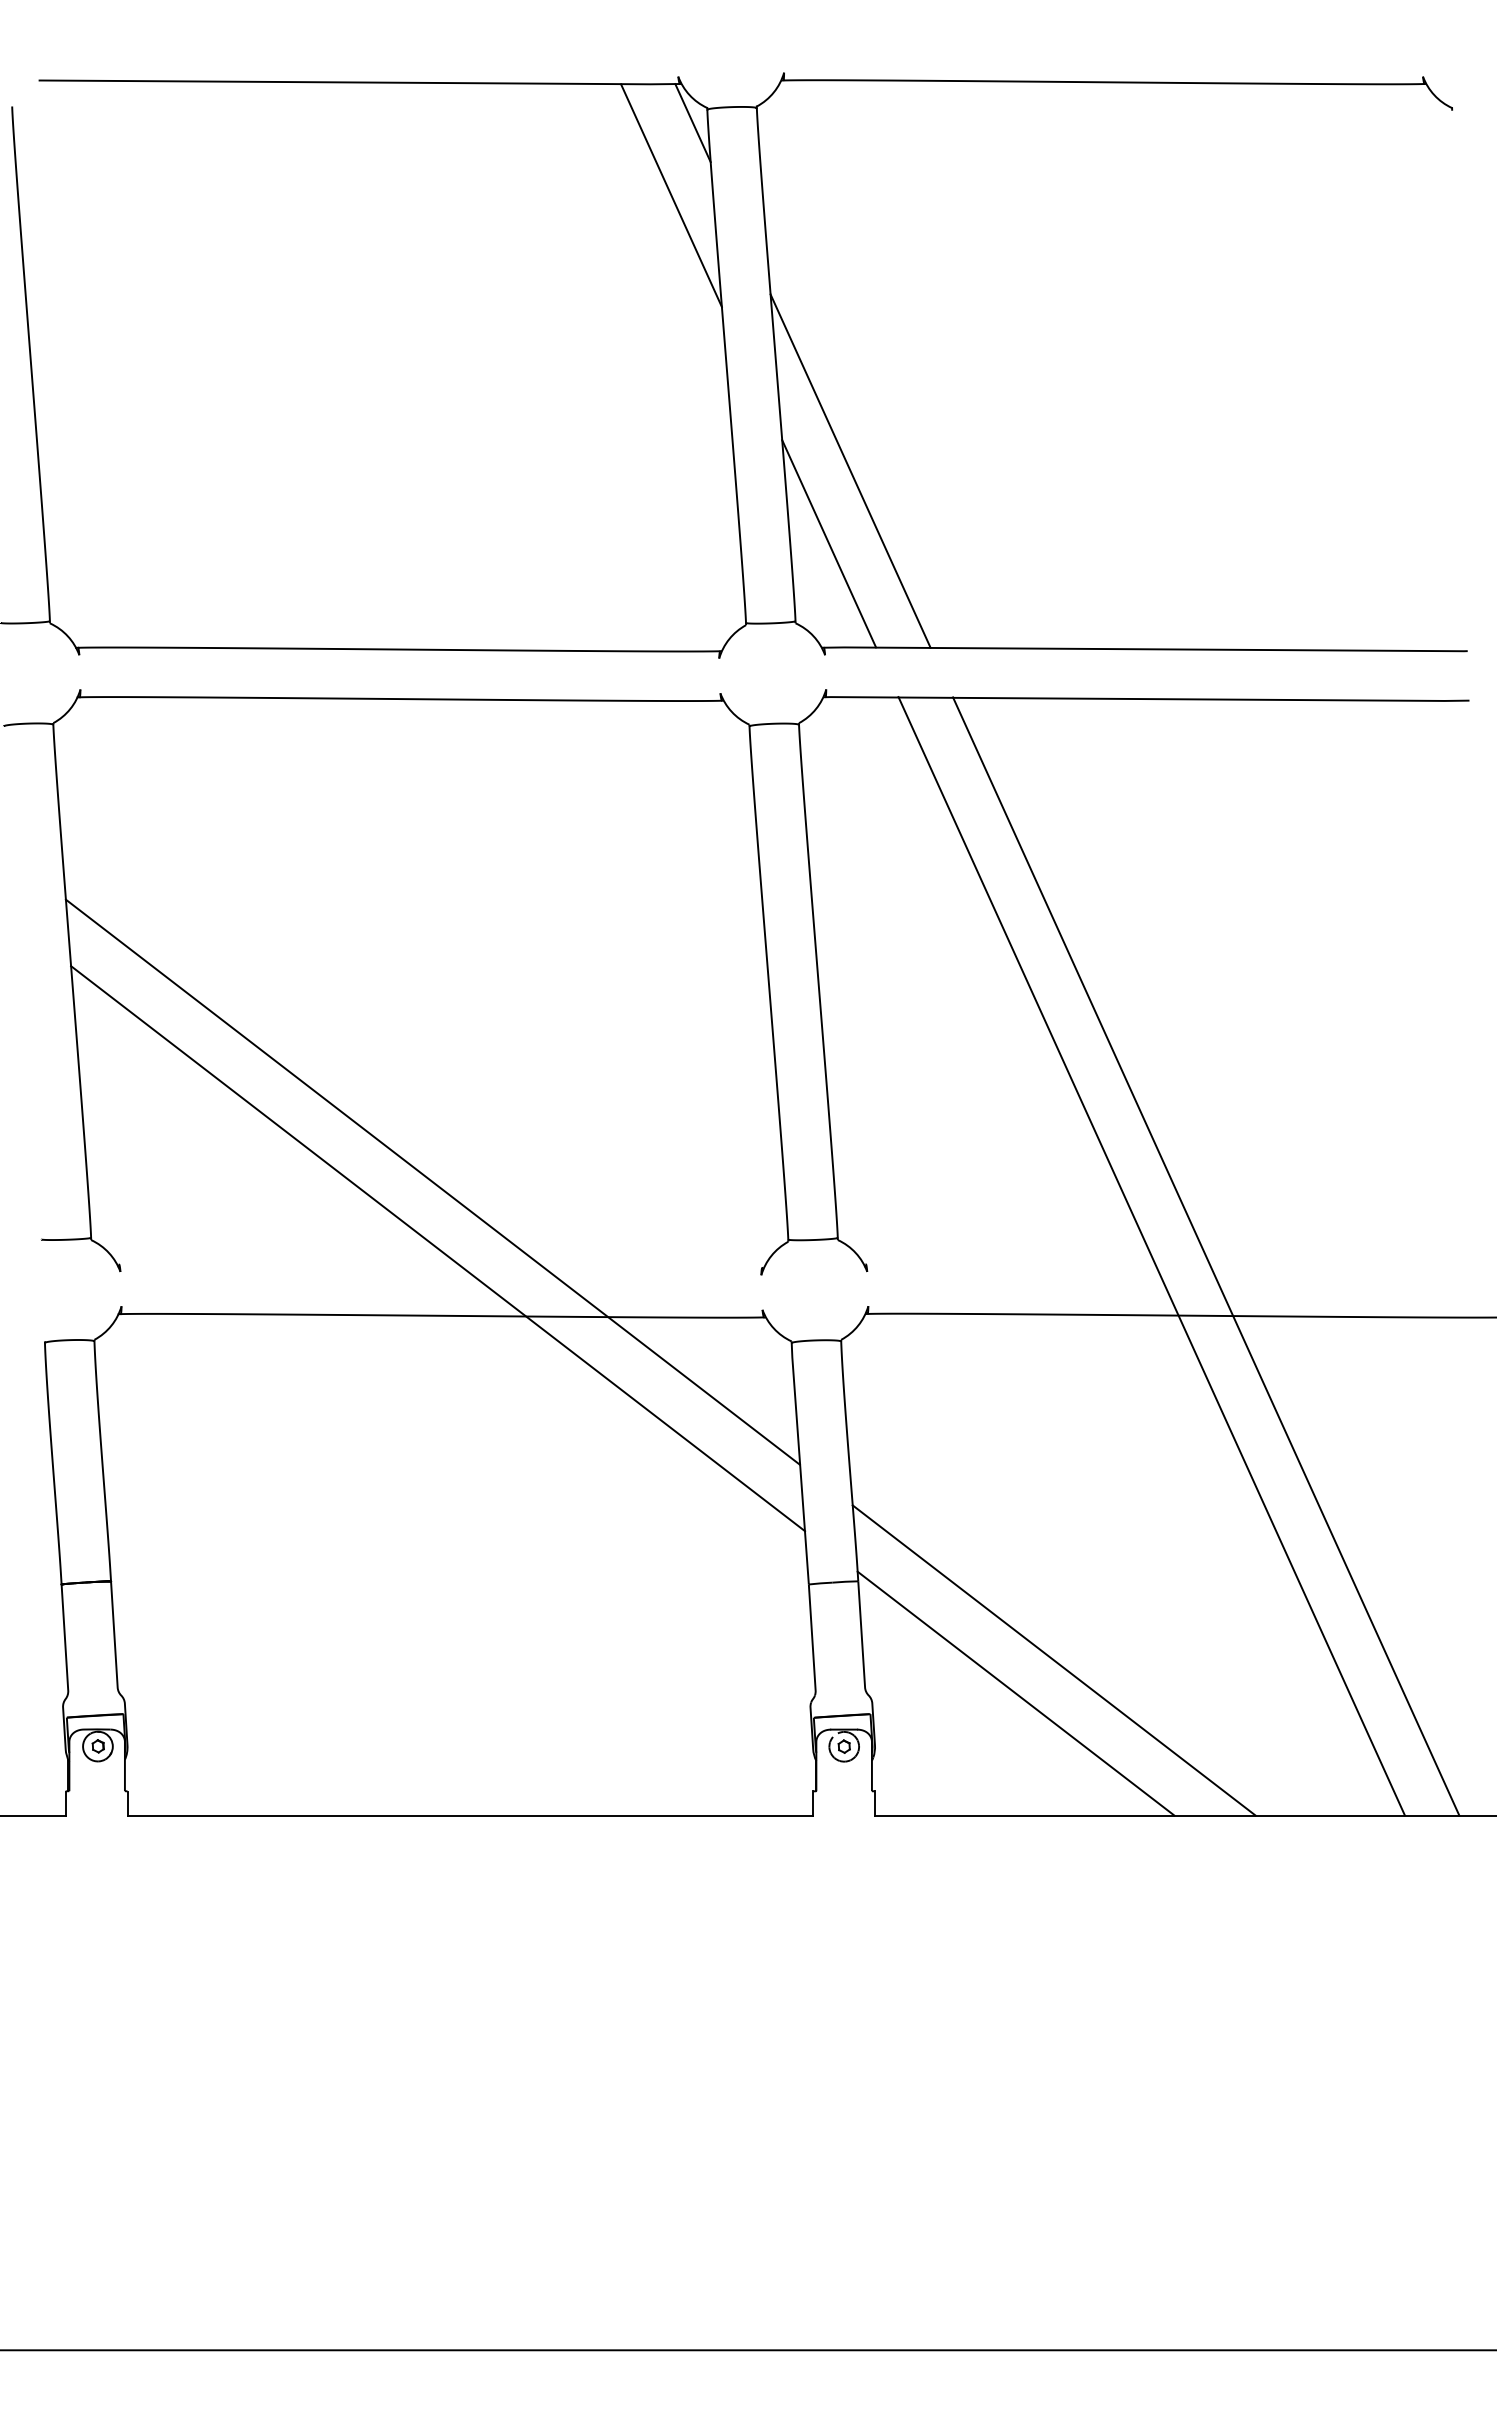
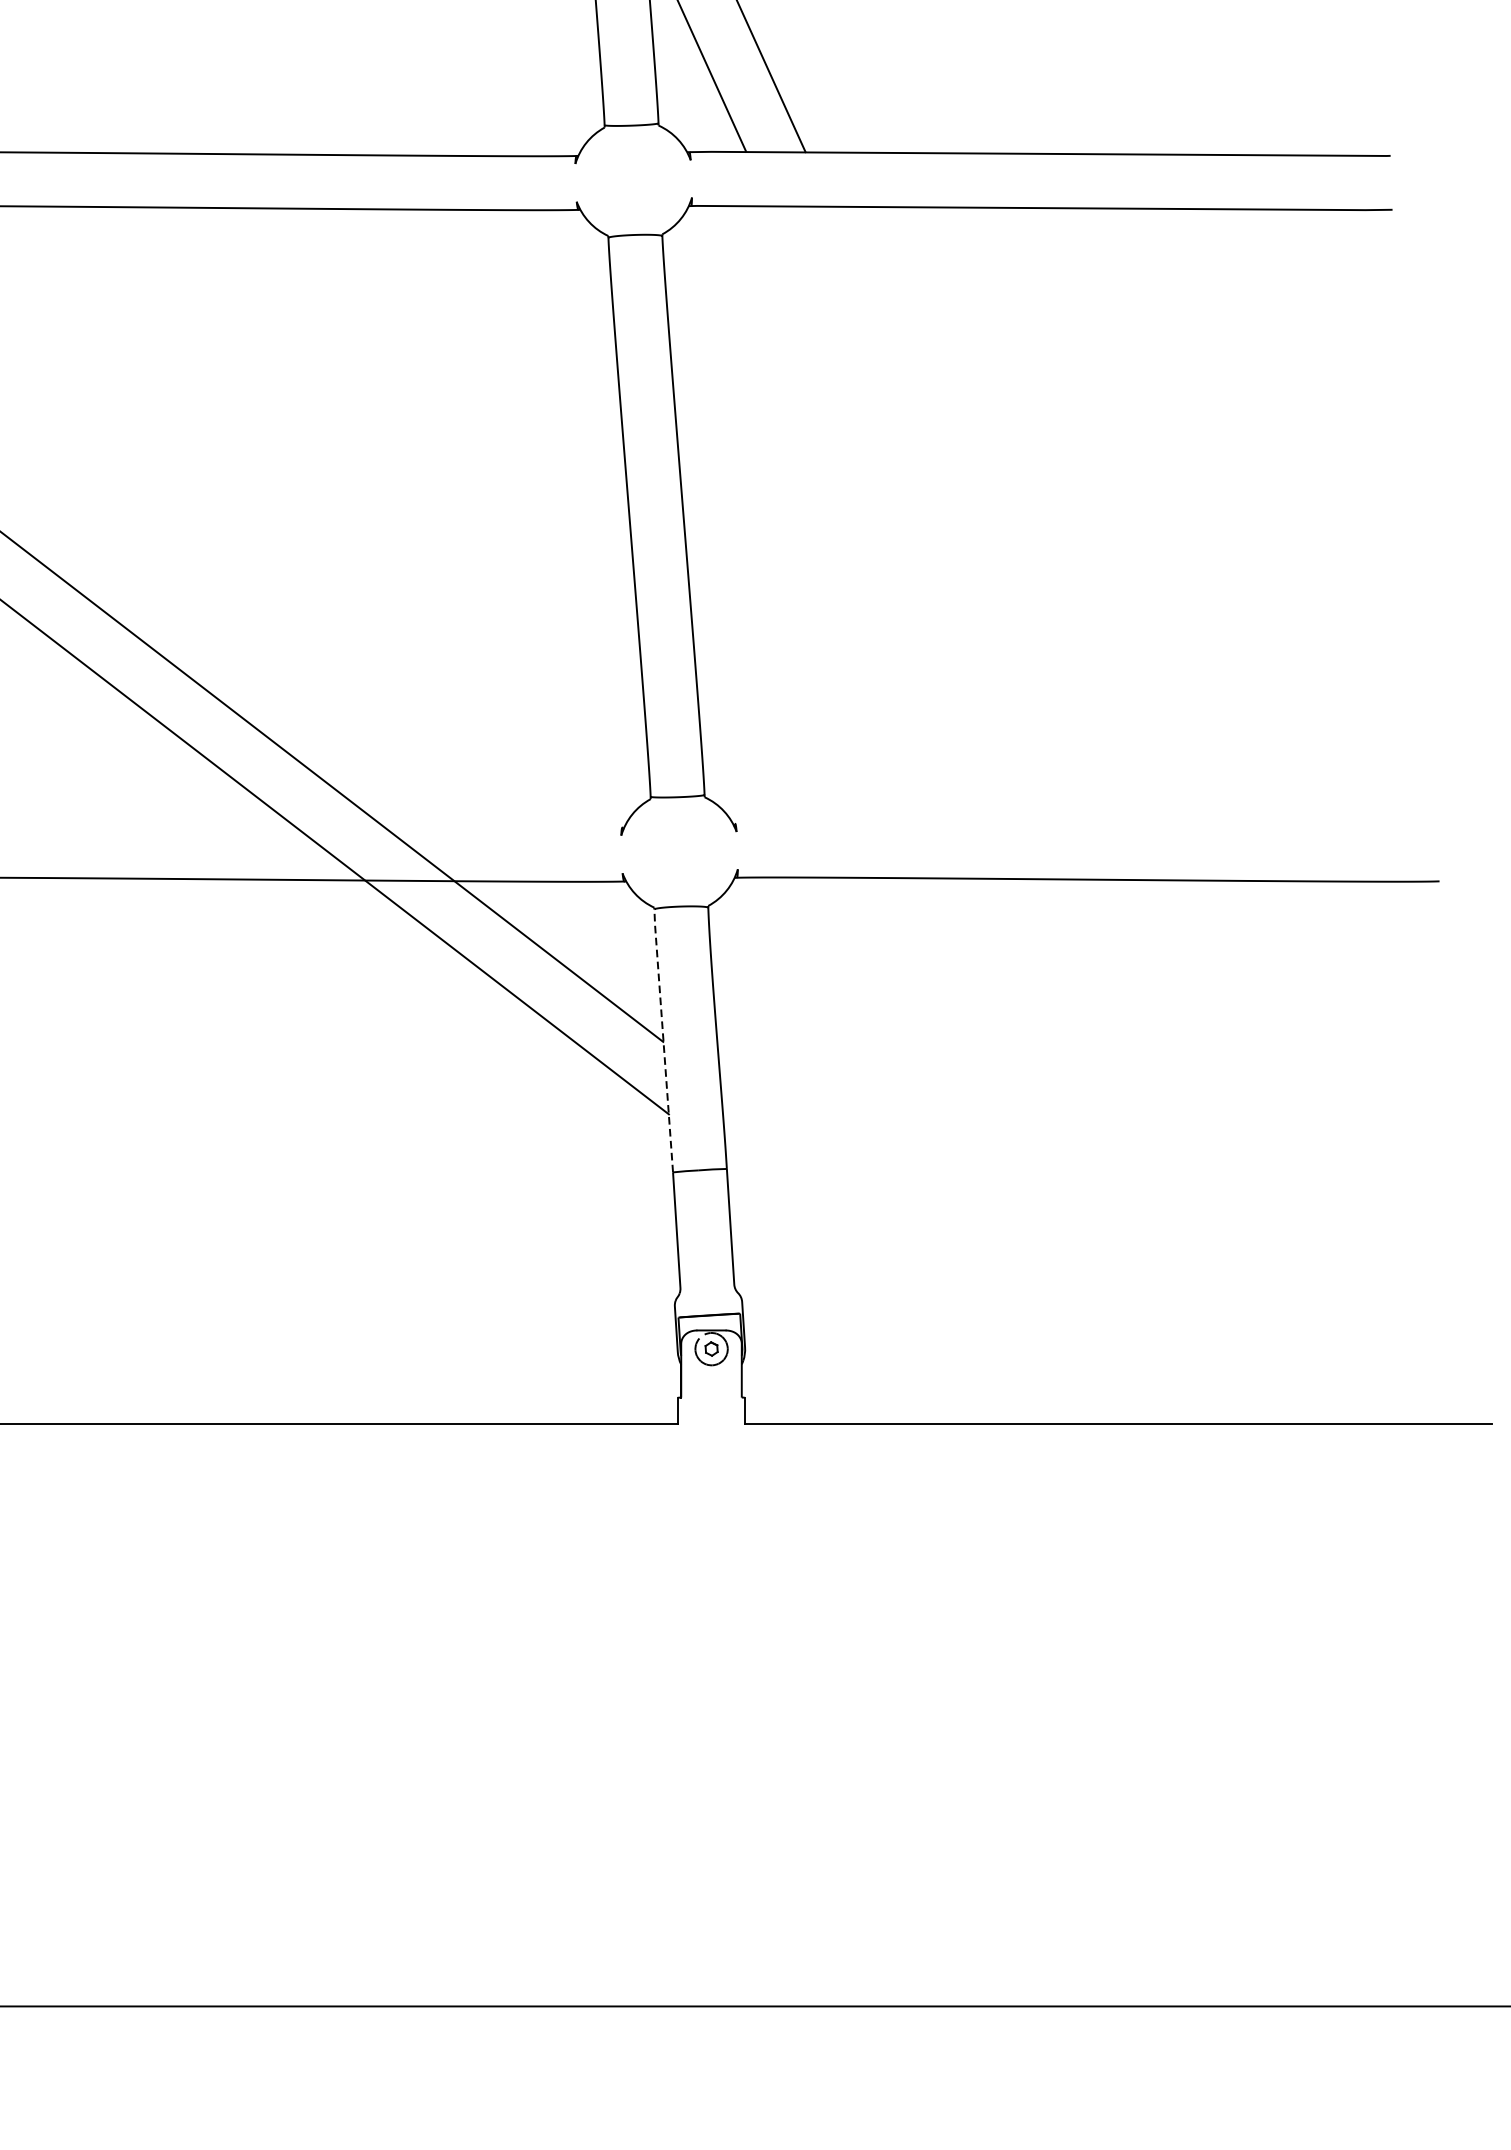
line: (1151, 1256) -> (1046, 815), removed
line: (1206, 1256) -> (1106, 815), removed
line: (799, 1461) -> (662, 1038), solid -> dashed
line: (1053, 1660) -> (939, 1255), removed
line: (1015, 1693) -> (898, 1291), removed

